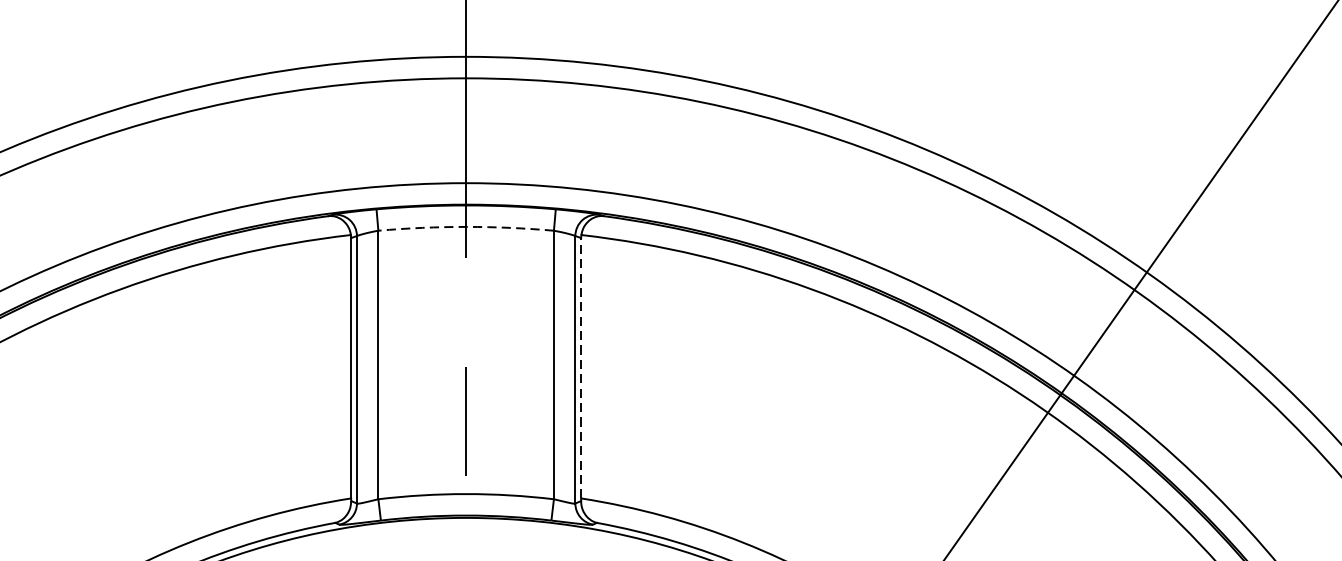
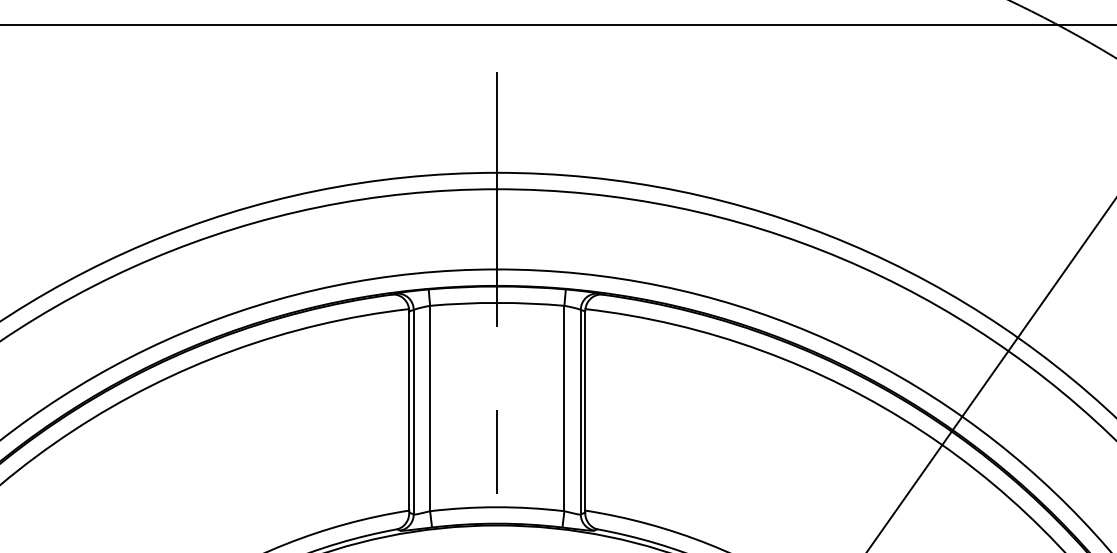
arc: (466, 226) -> (497, 302), dashed -> solid
line: (581, 367) -> (585, 410), dashed -> solid

